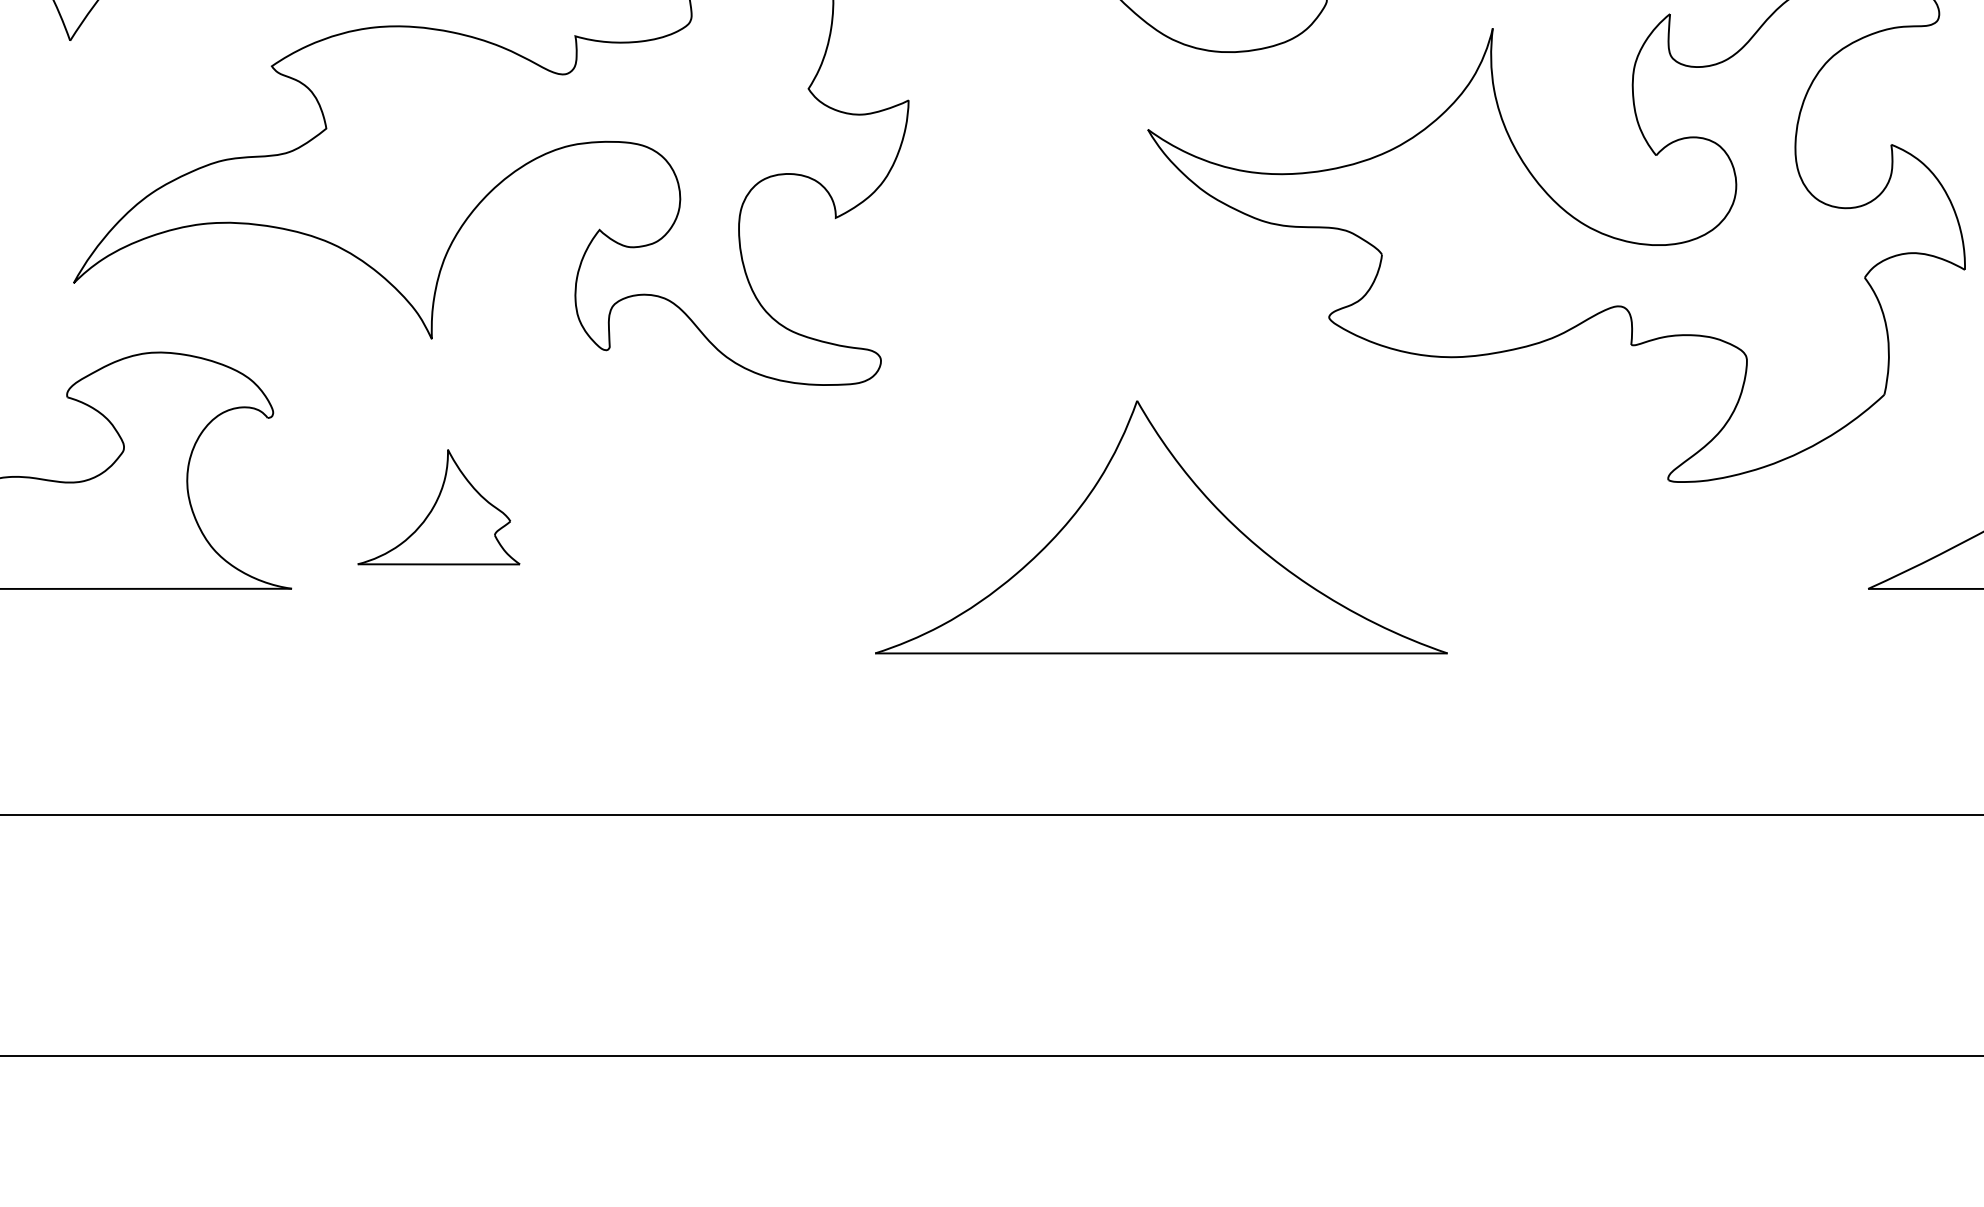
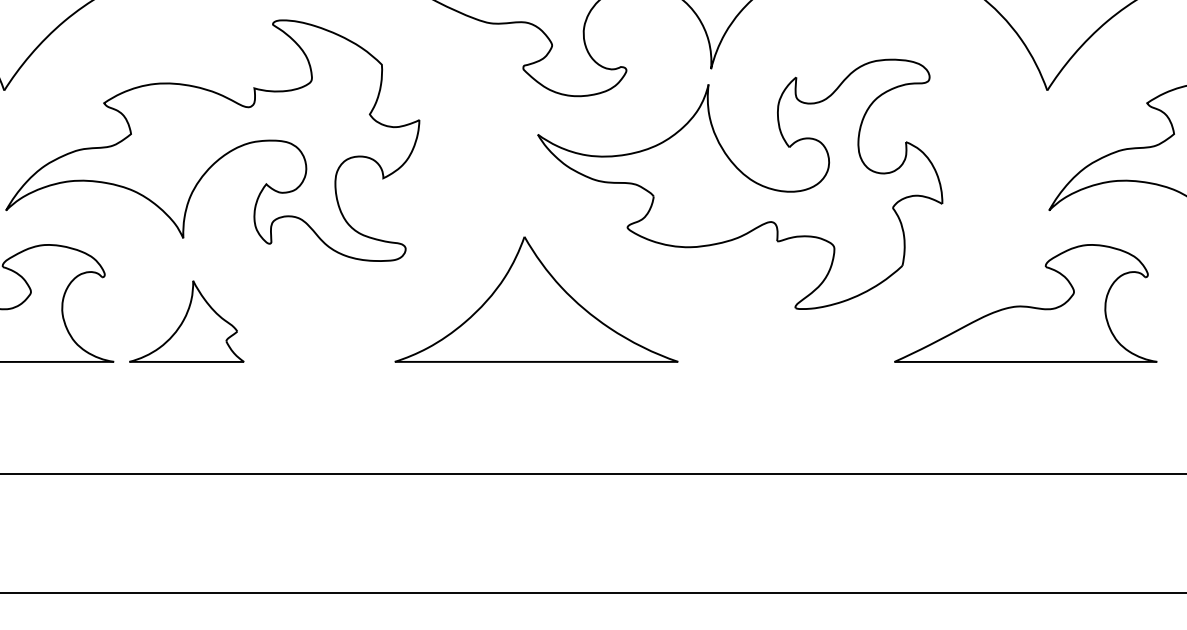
part: (438, 507) -> (186, 321), size x1.43
part: (1161, 527) -> (536, 299), moved

